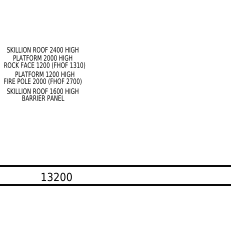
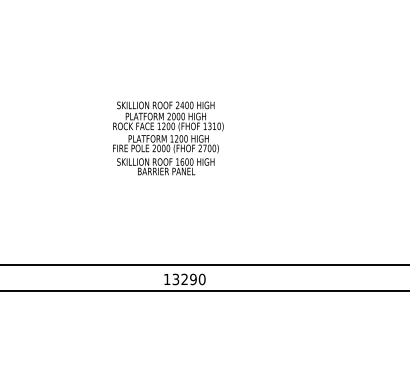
text: (62, 176) -> (193, 279), 13200 -> 13290

